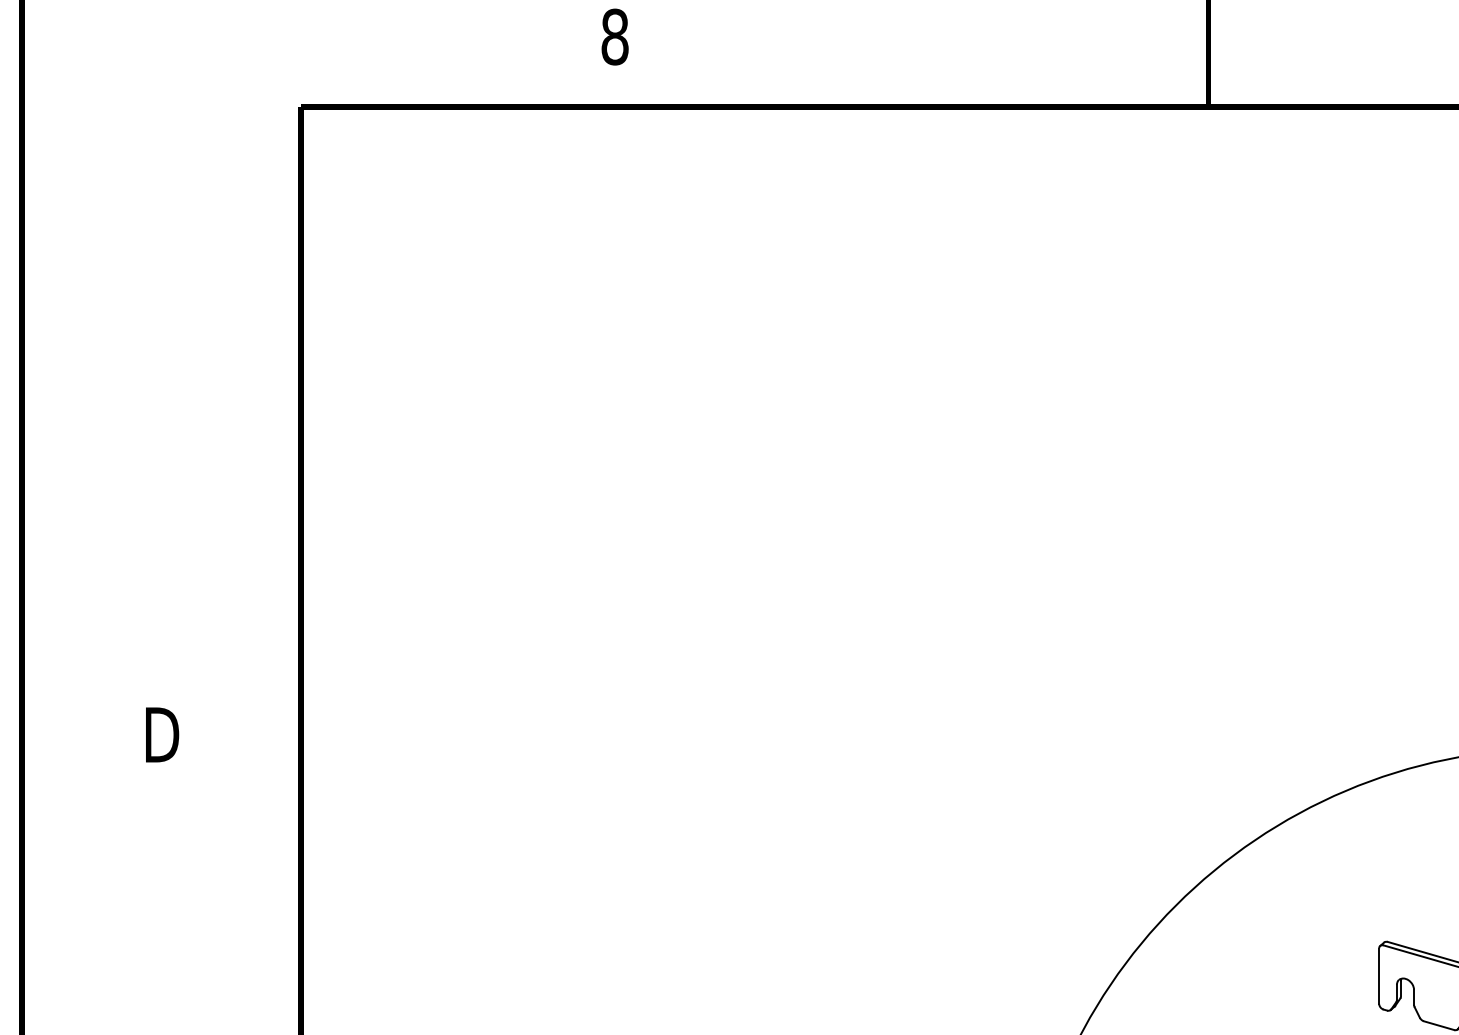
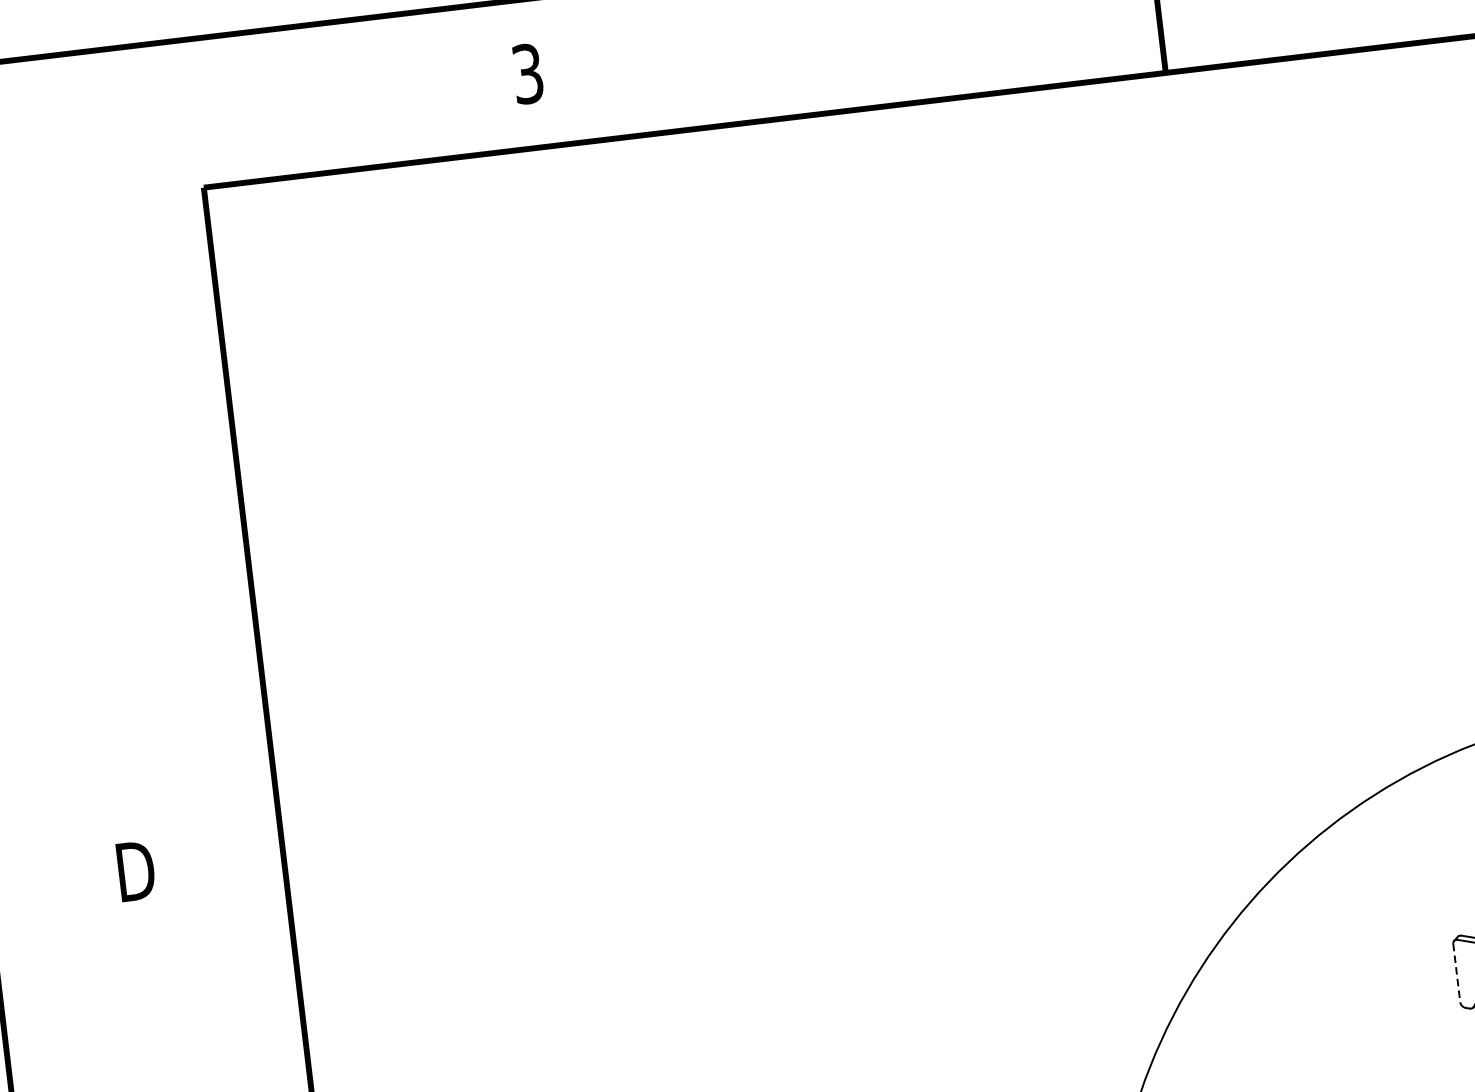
text: (614, 36) -> (527, 73), 8 -> 3
line: (1379, 976) -> (1457, 973), solid -> dashed

